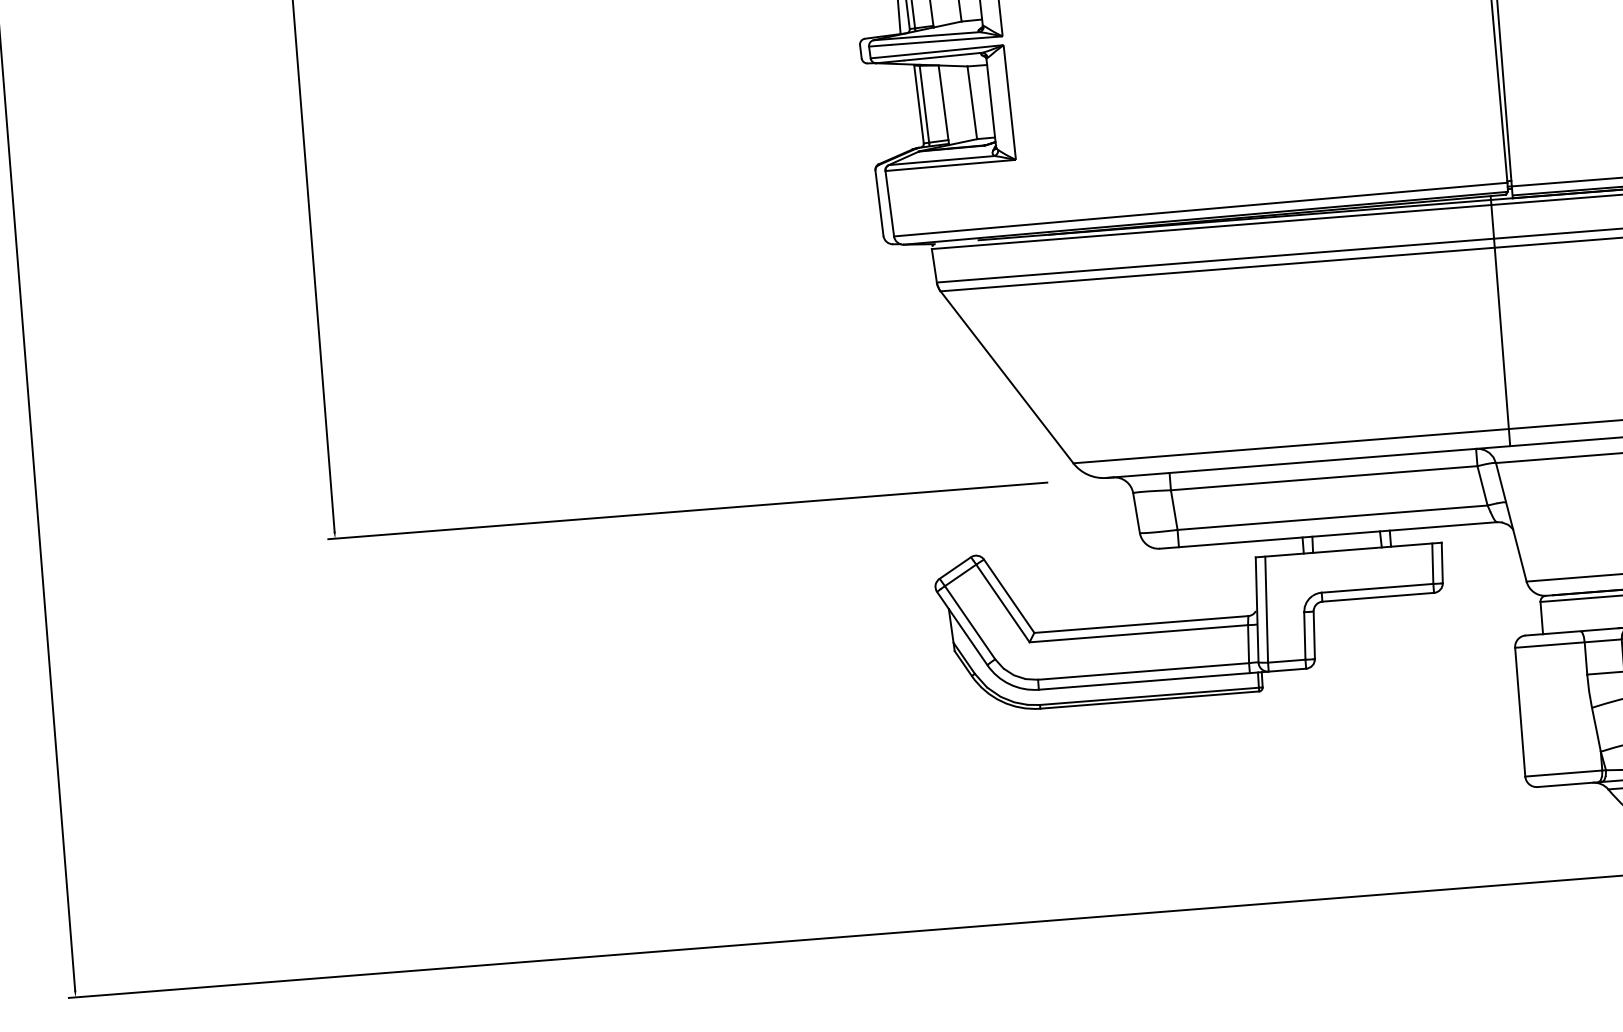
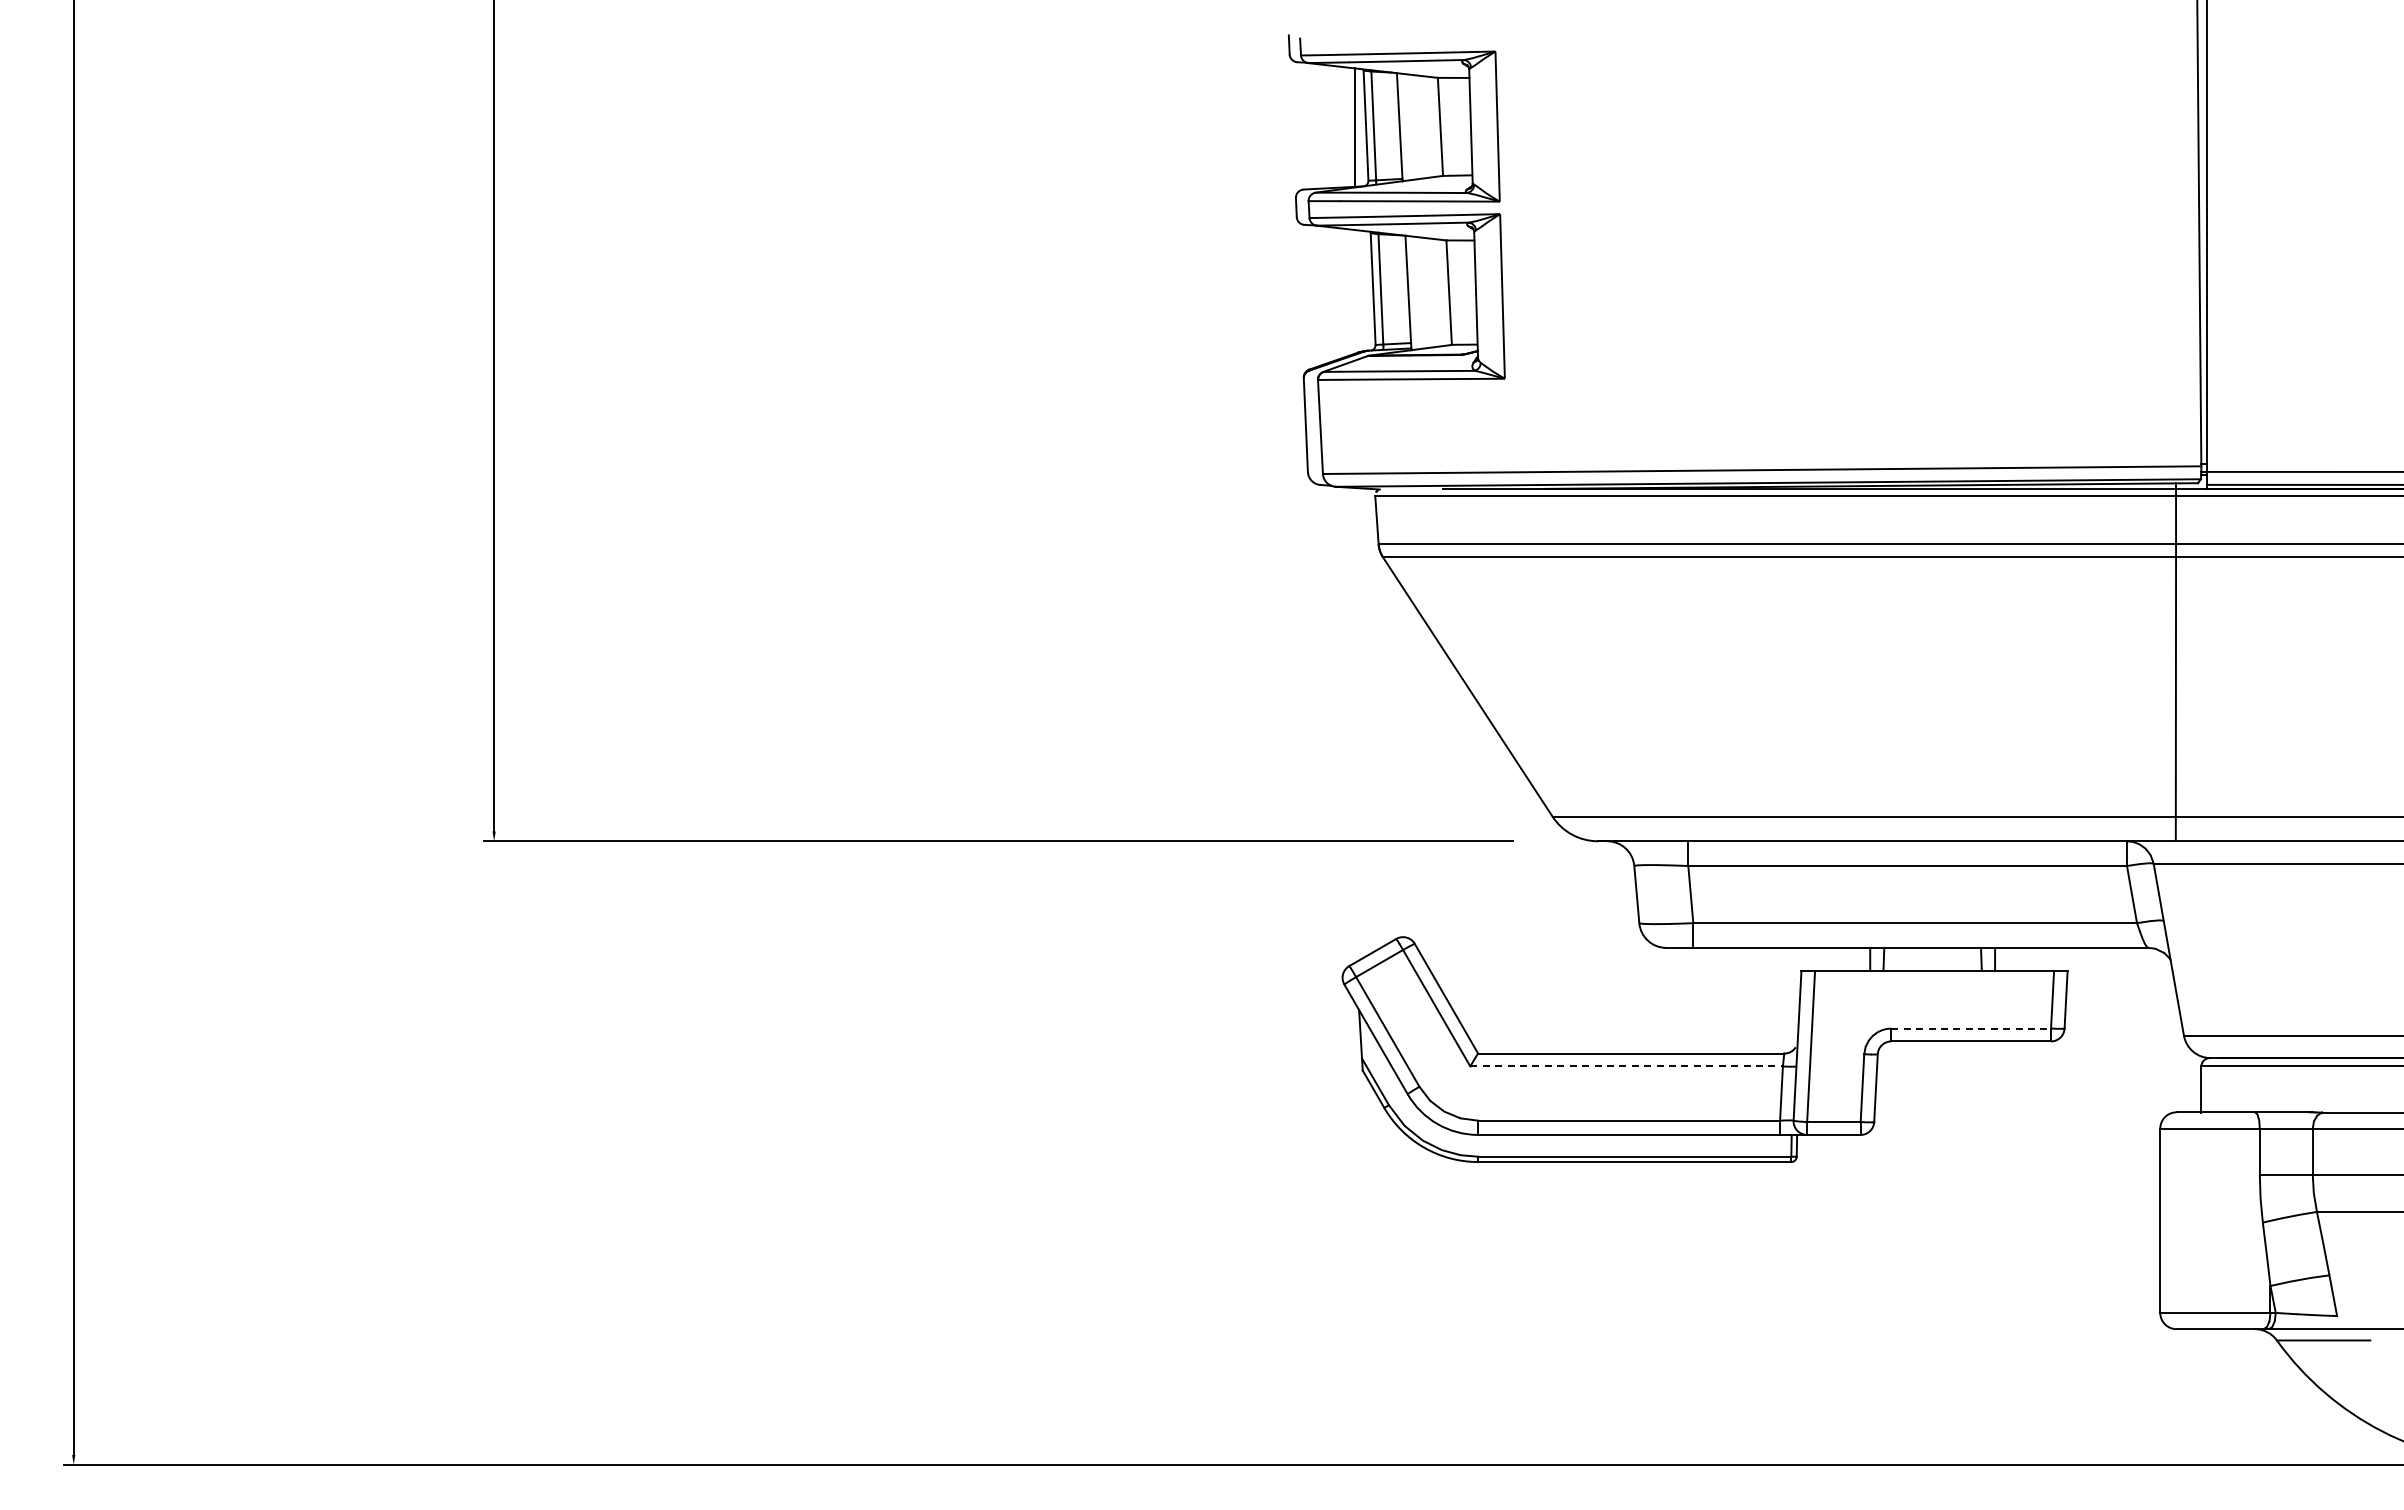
line: (1377, 588) -> (1971, 1028), solid -> dashed
line: (1139, 633) -> (1627, 1066), solid -> dashed

